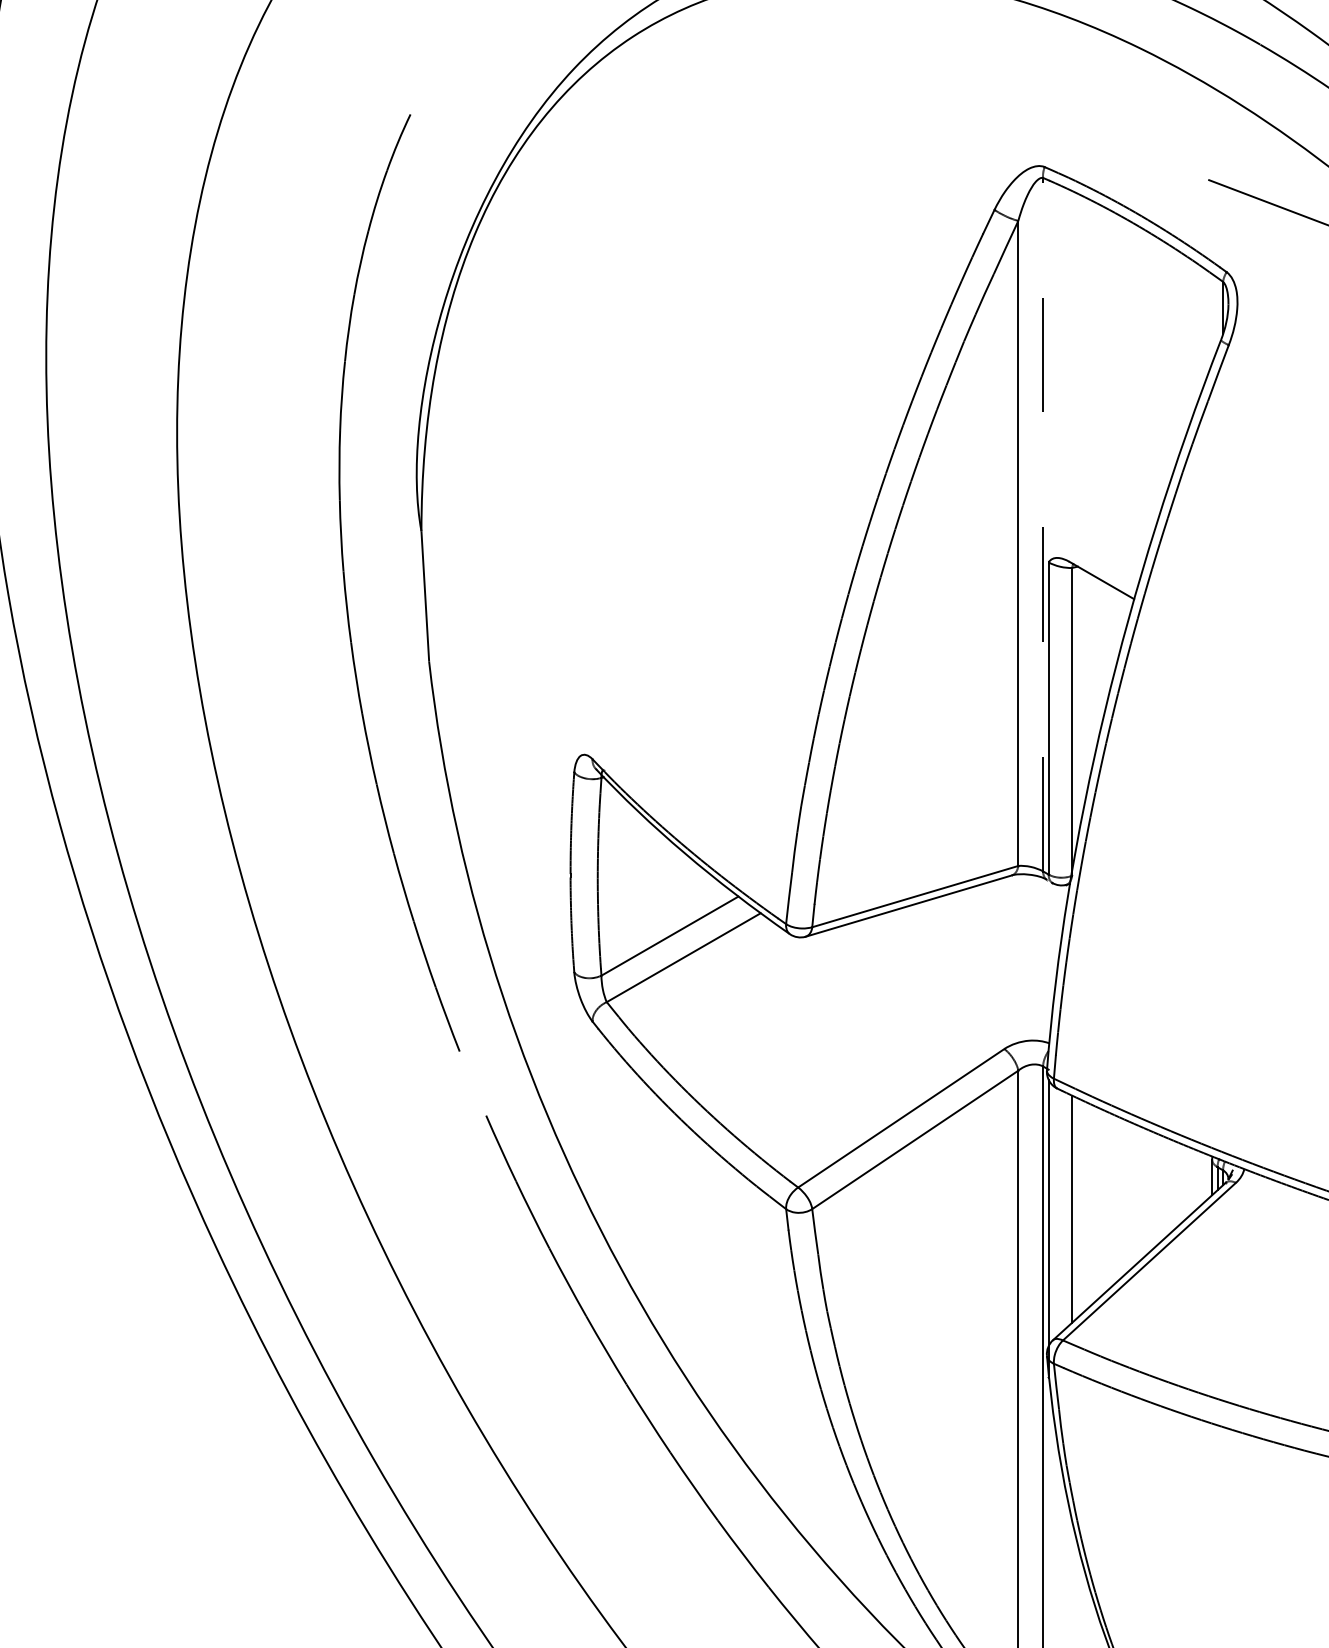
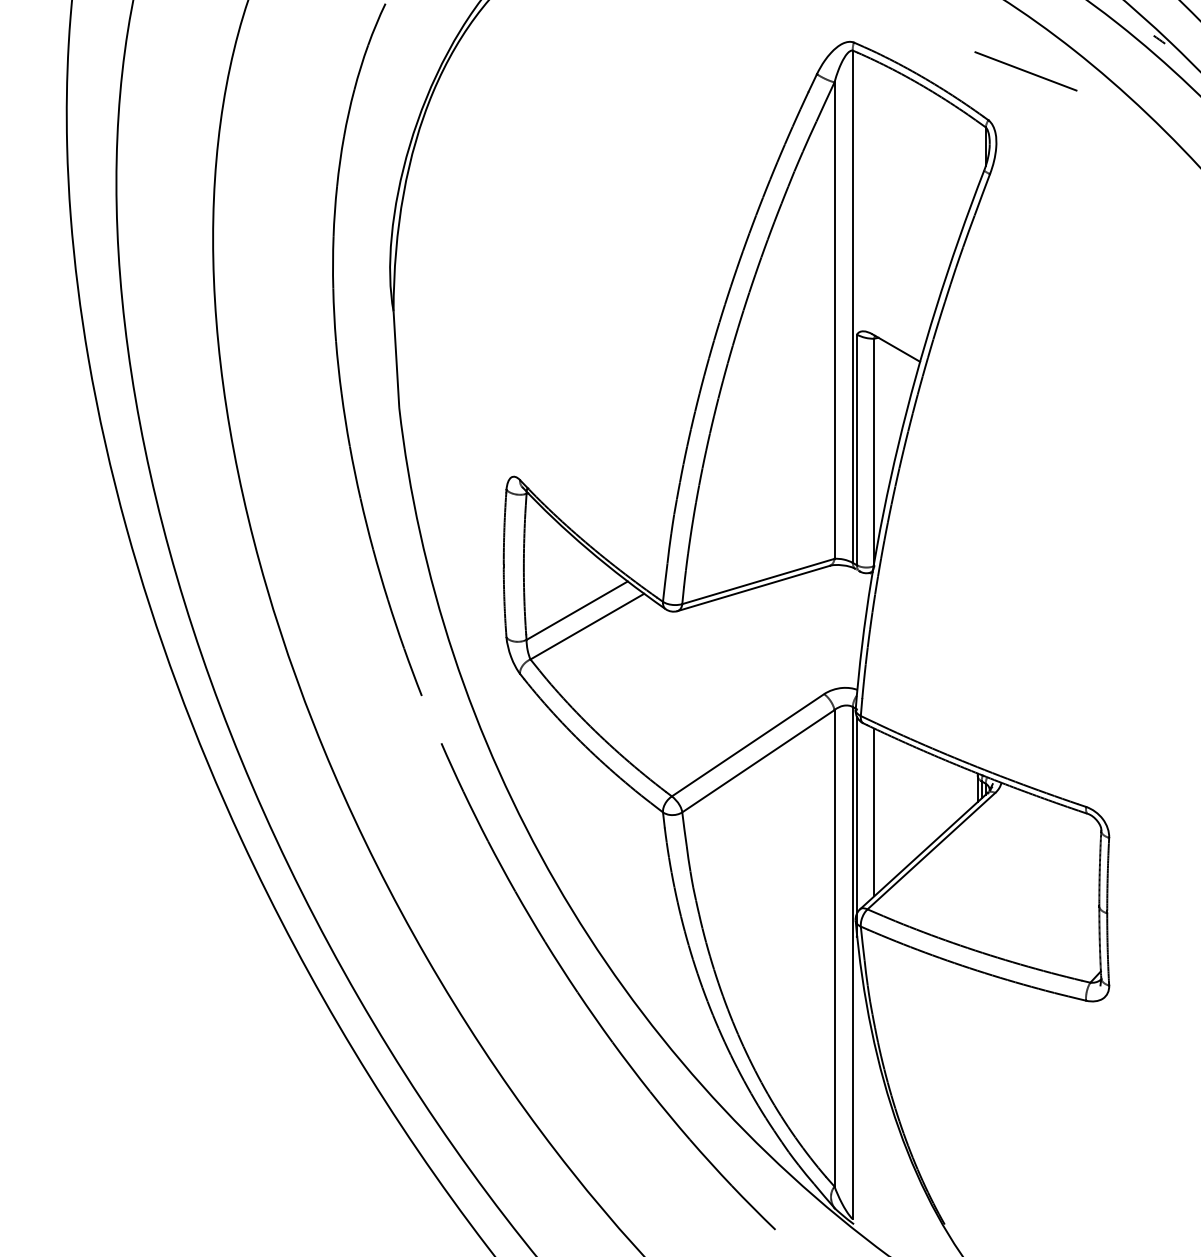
line: (1042, 524) -> (852, 306), dashed -> solid

